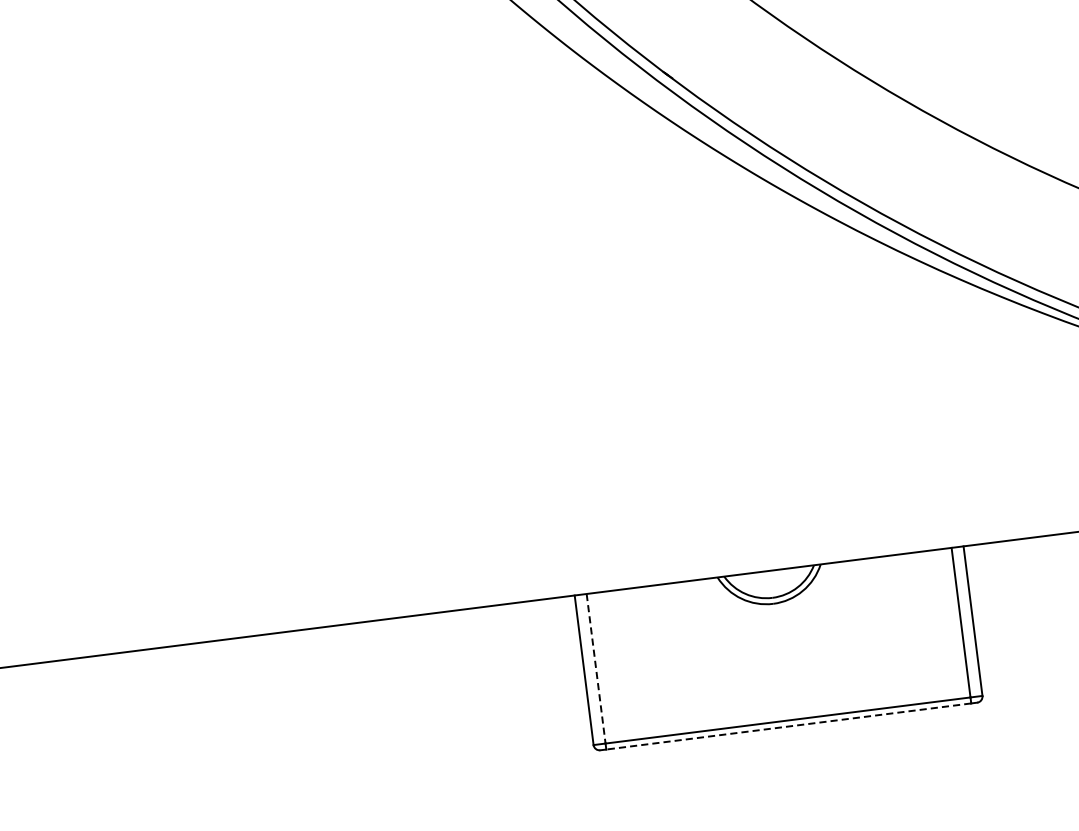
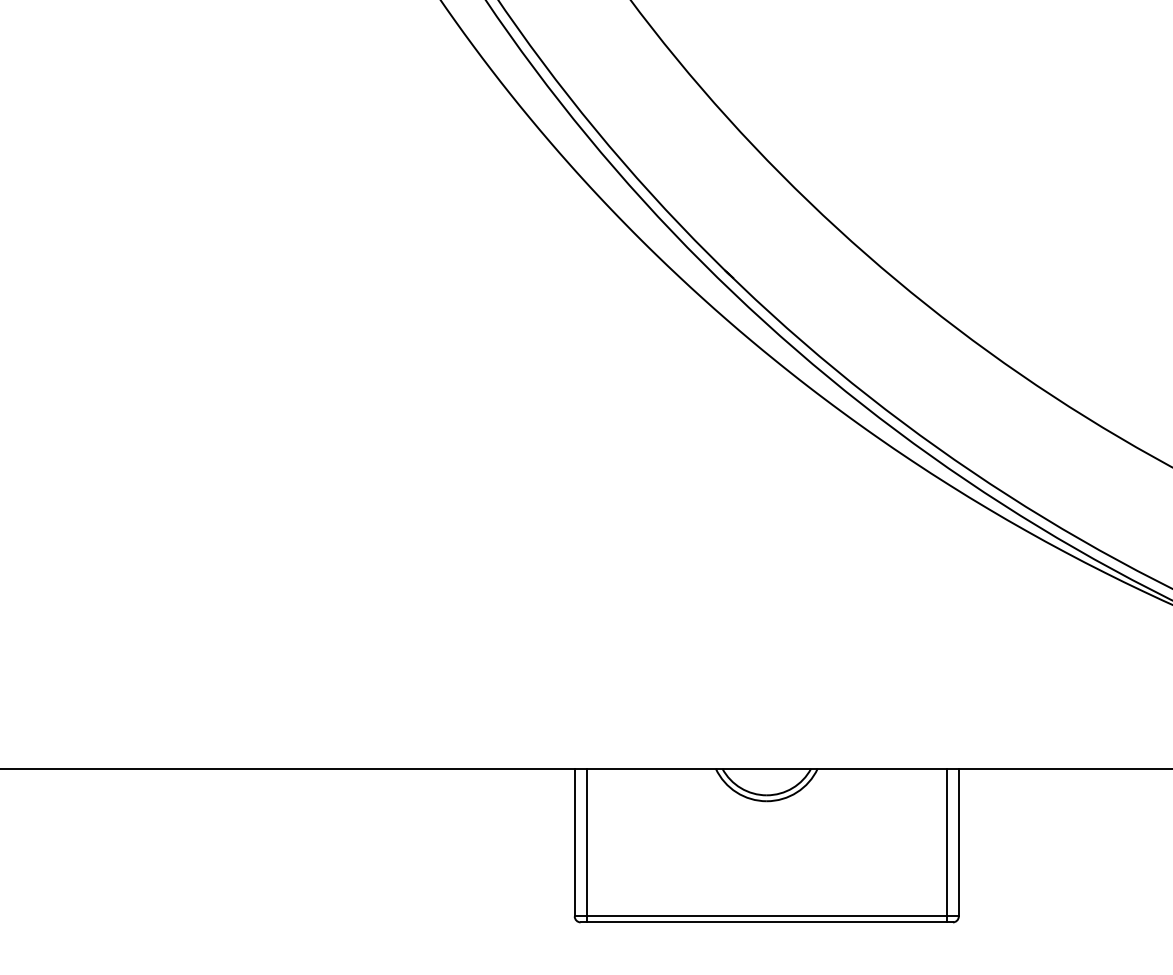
line: (596, 668) -> (586, 842), dashed -> solid
line: (788, 726) -> (766, 922), dashed -> solid

